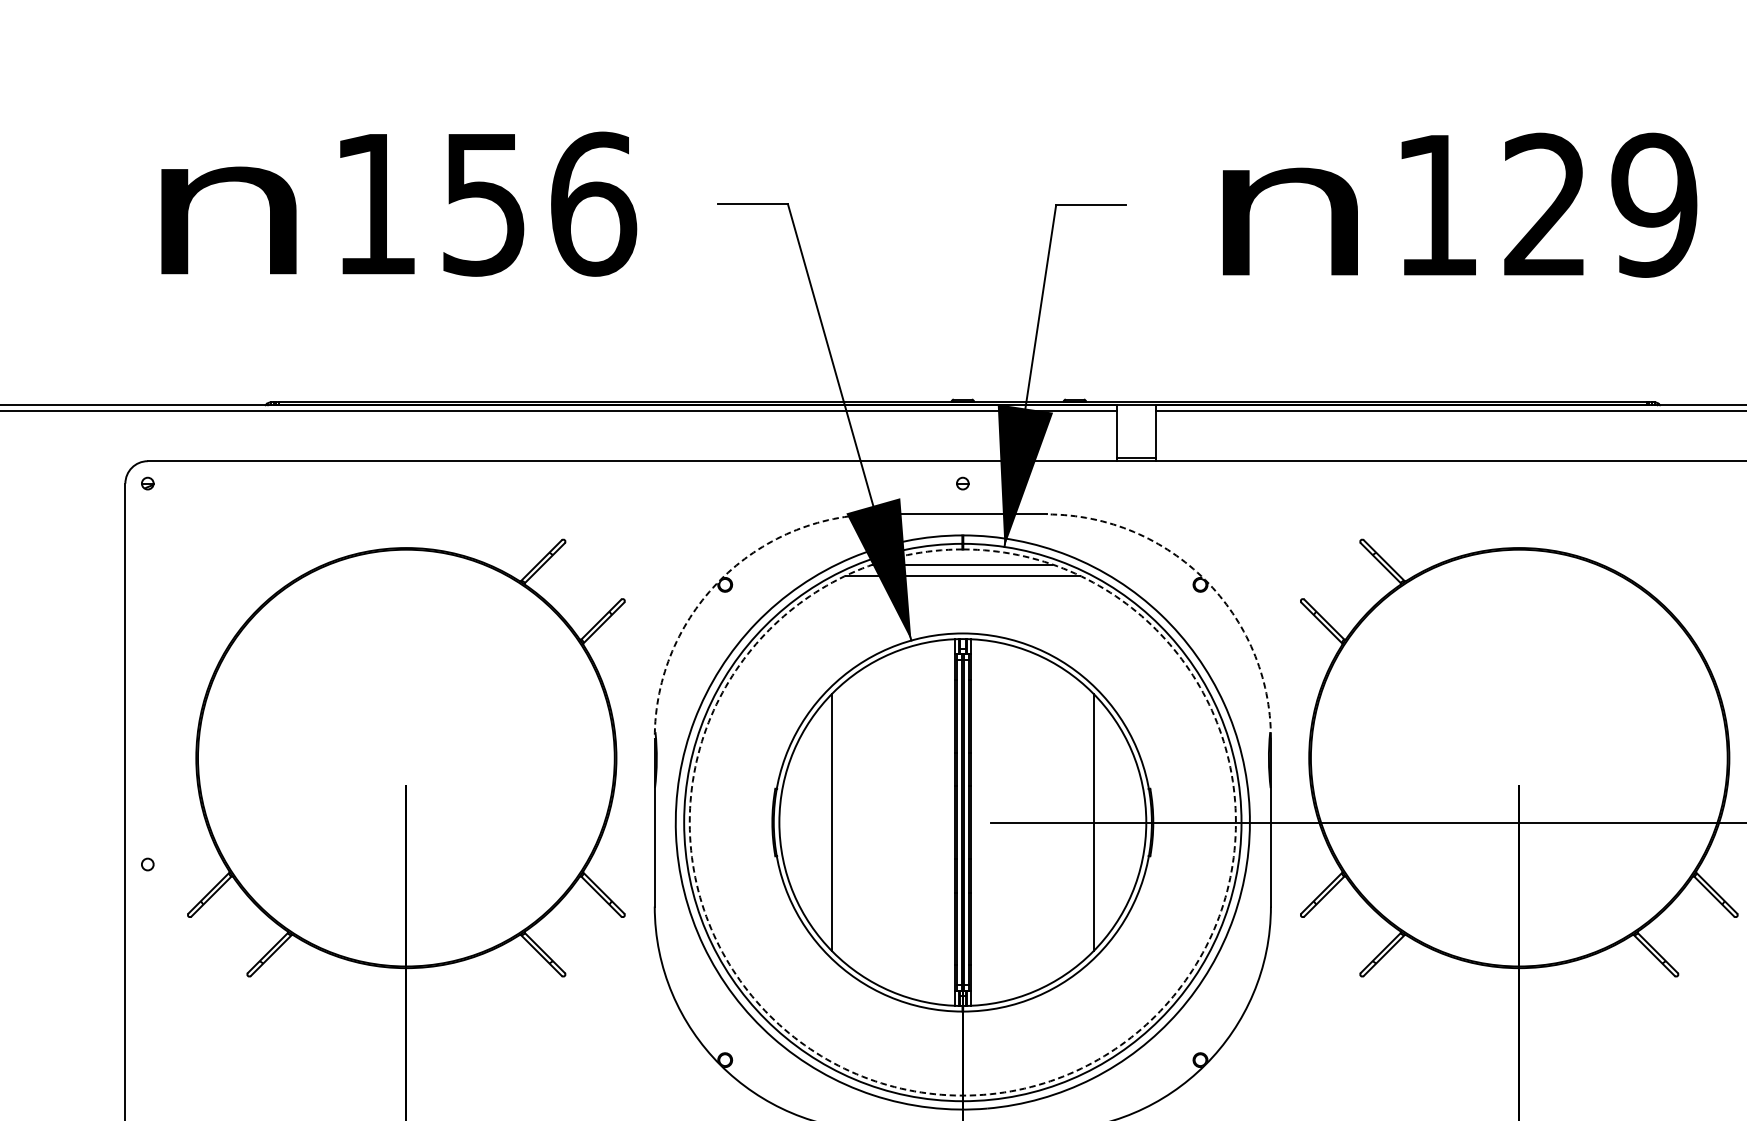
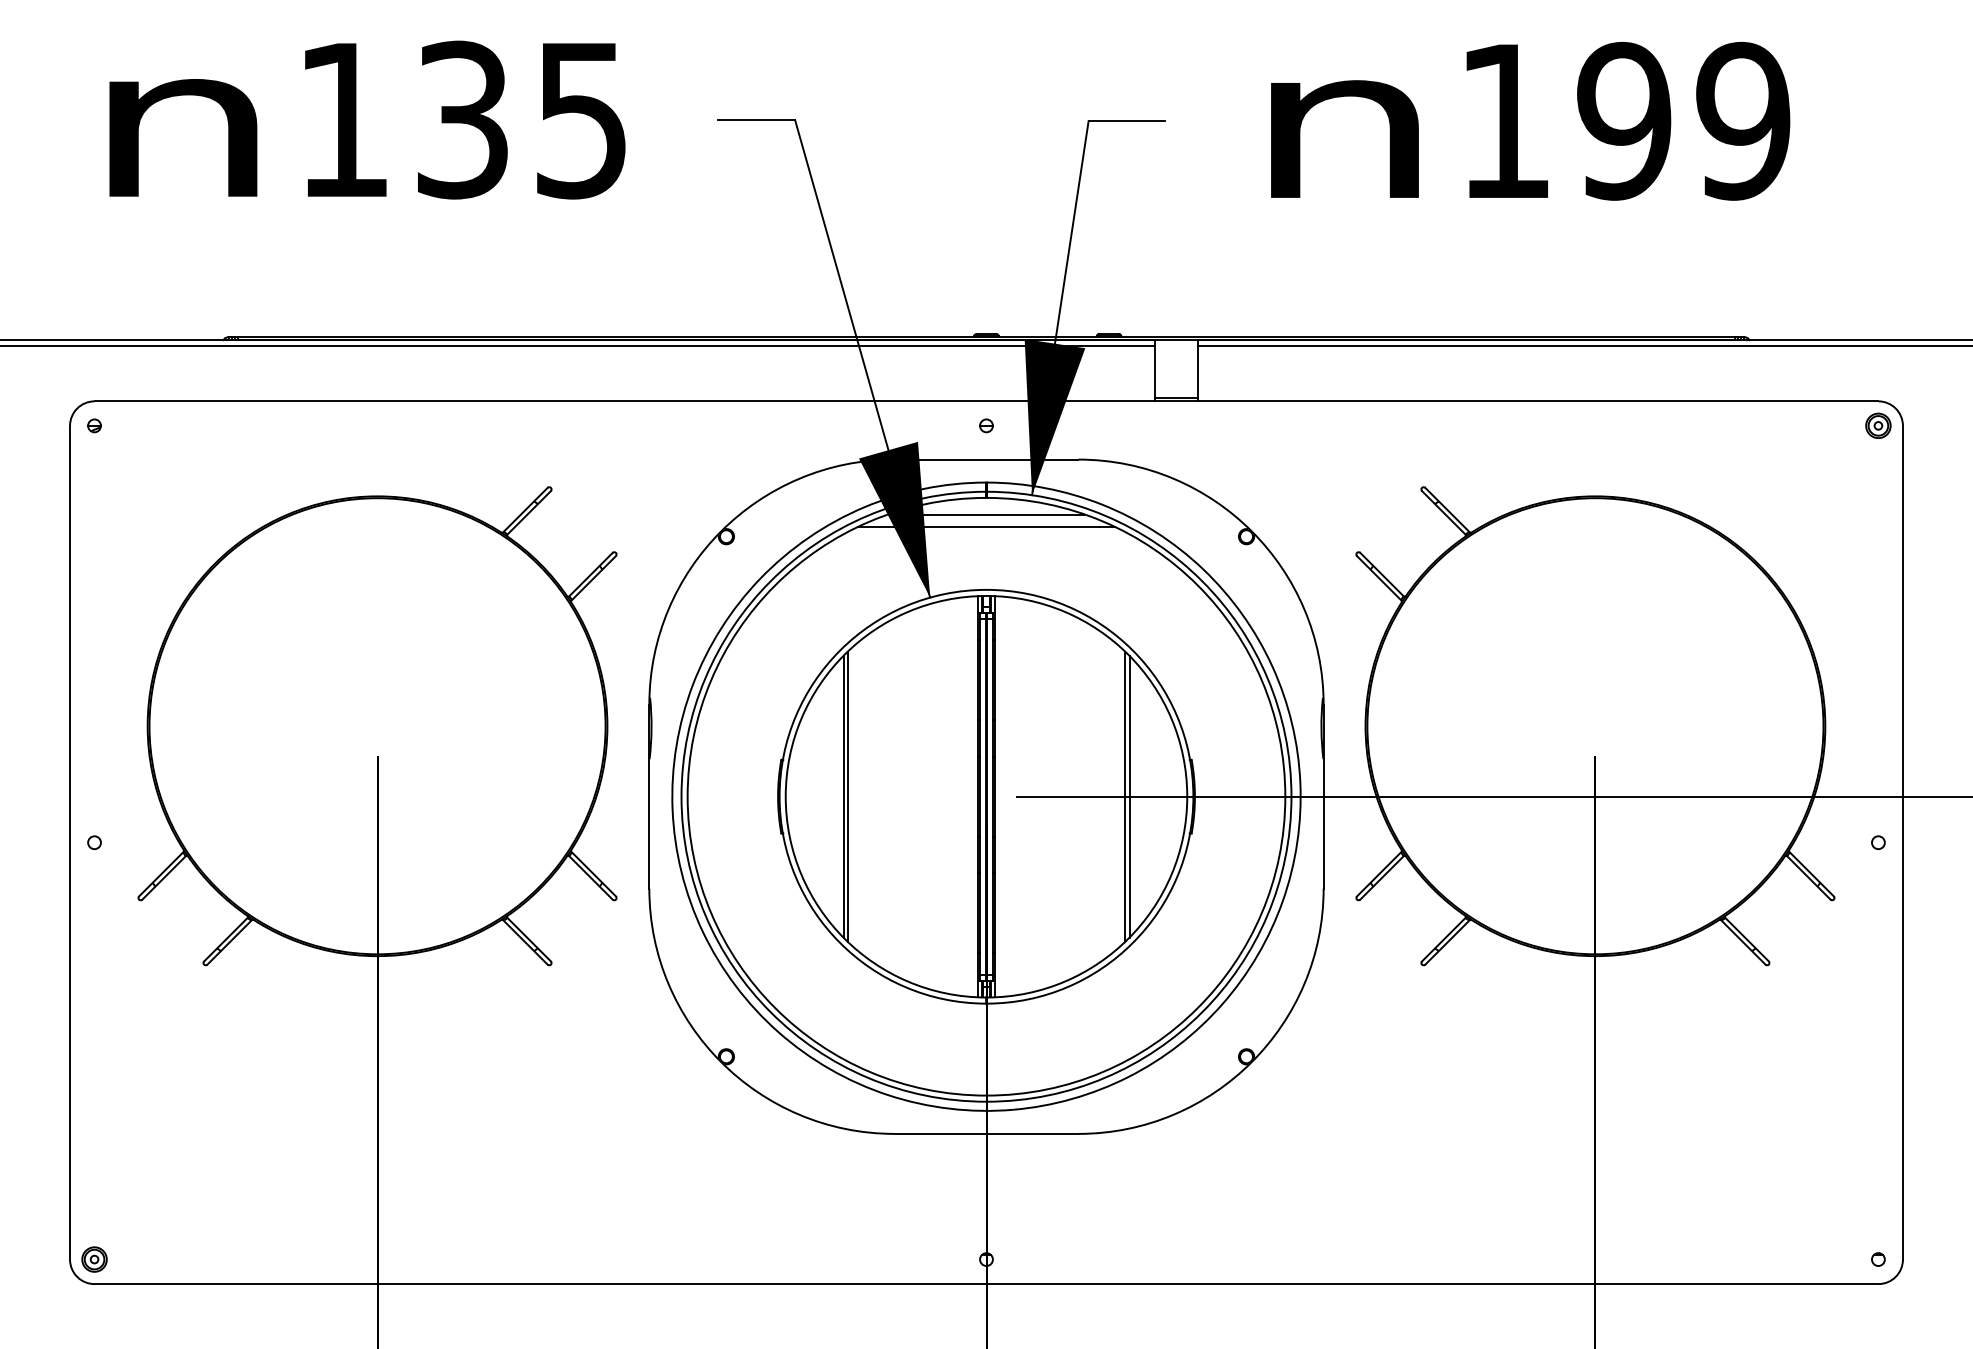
text: (540, 203) -> (524, 119), 156 -> 135
text: (1545, 204) -> (1624, 120), 129 -> 199
arc: (720, 580) -> (721, 531), dashed -> solid
arc: (1205, 580) -> (1251, 531), dashed -> solid
line: (835, 822) -> (847, 796), added
line: (1089, 822) -> (1125, 796), added
arc: (962, 1095) -> (986, 1095), dashed -> solid

